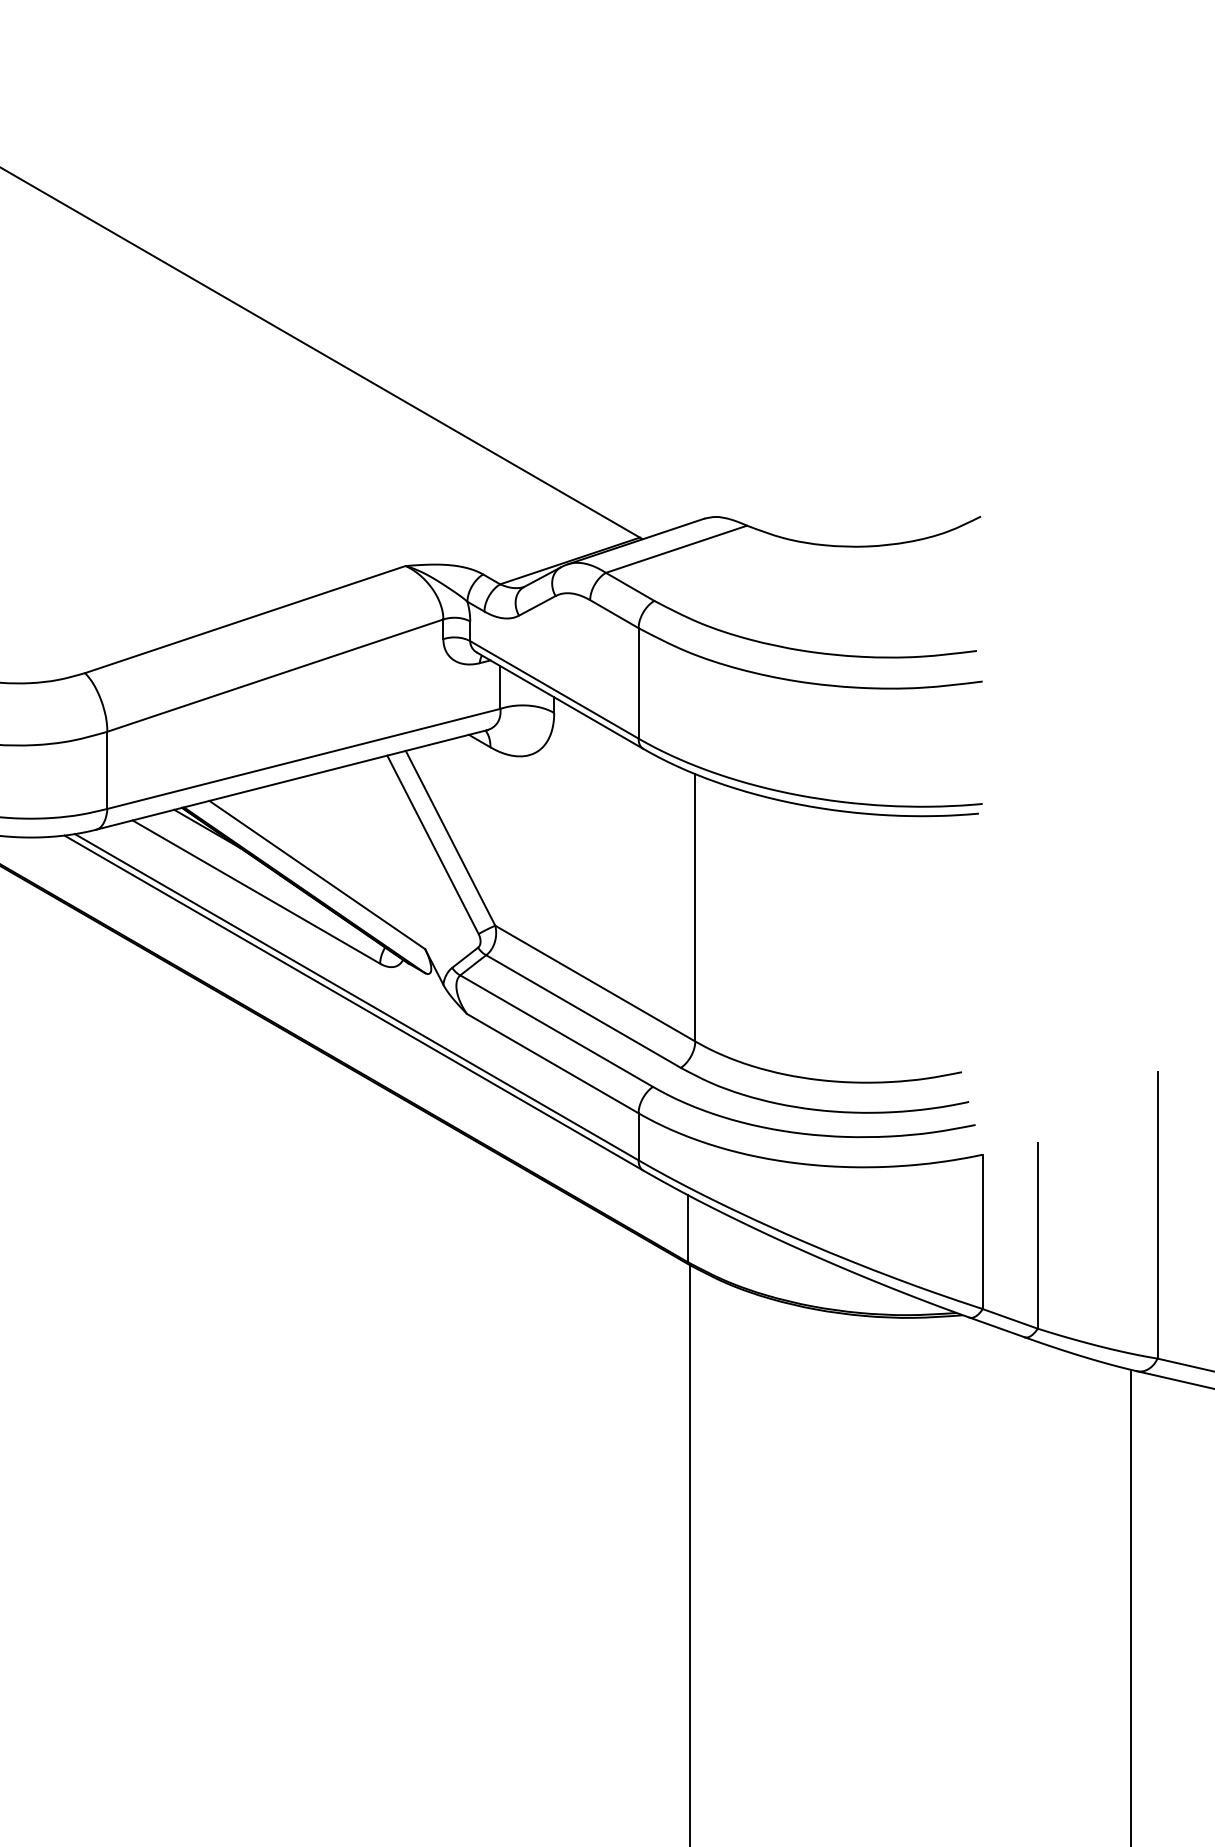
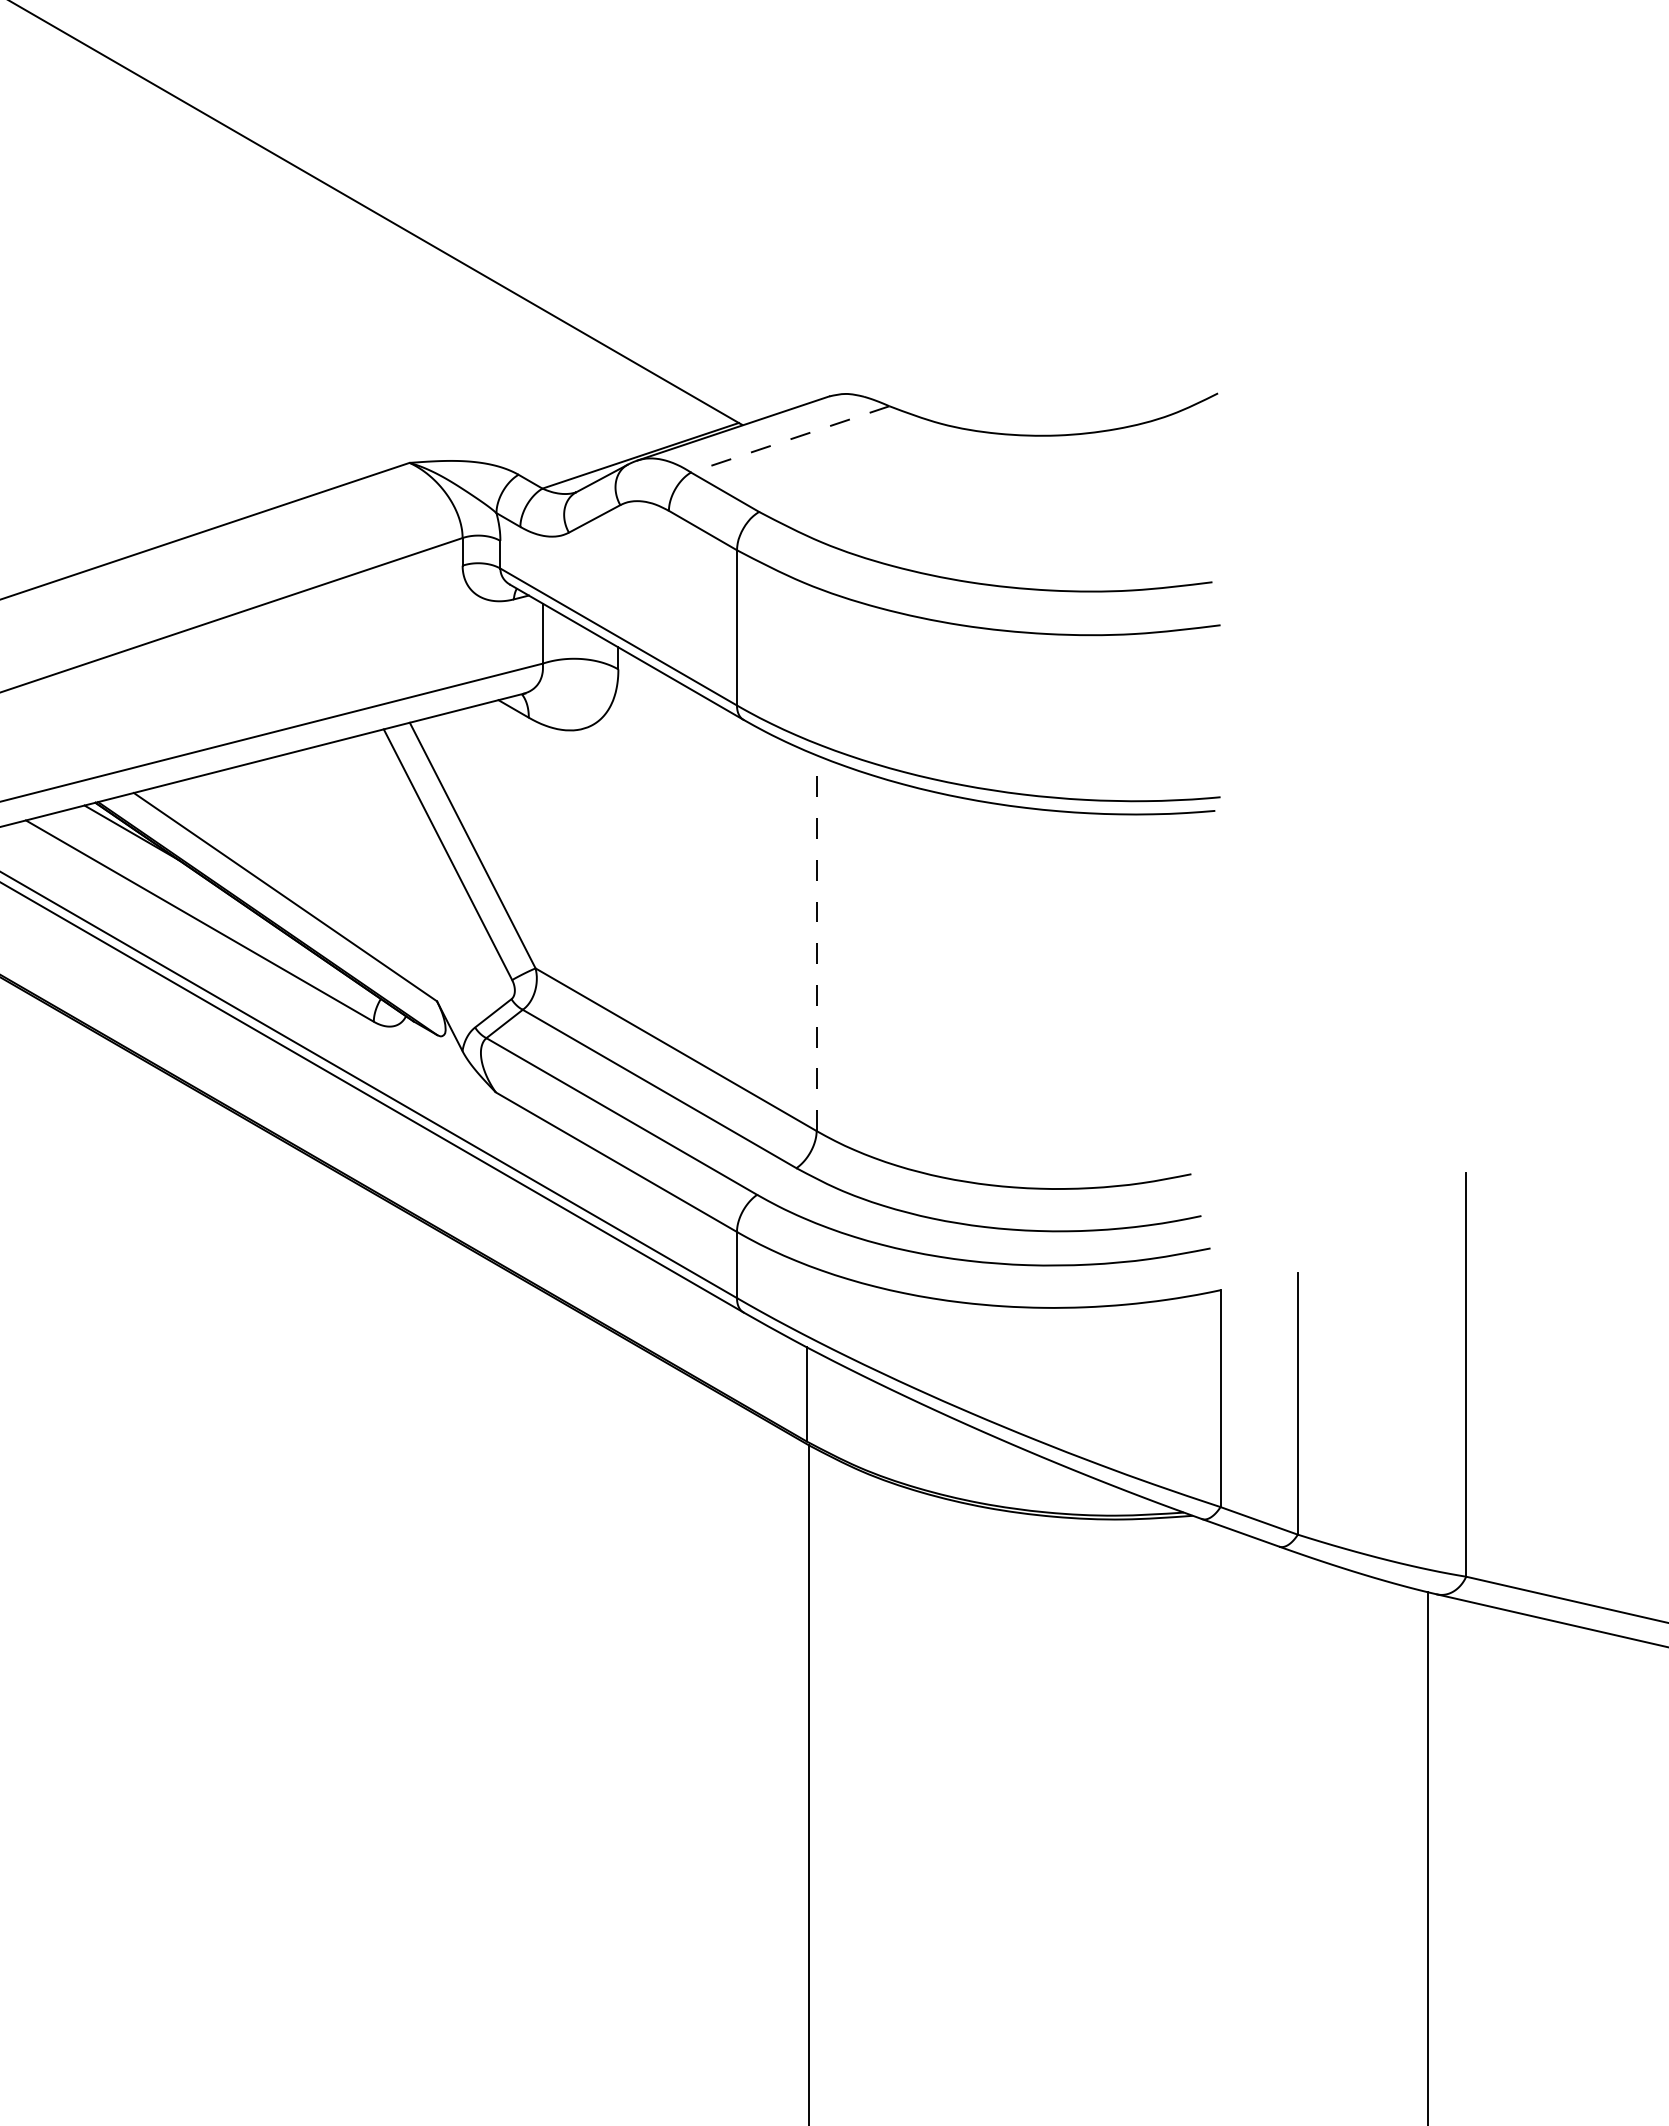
line: (676, 549) -> (790, 439), solid -> dashed
line: (695, 907) -> (816, 942), solid -> dashed

